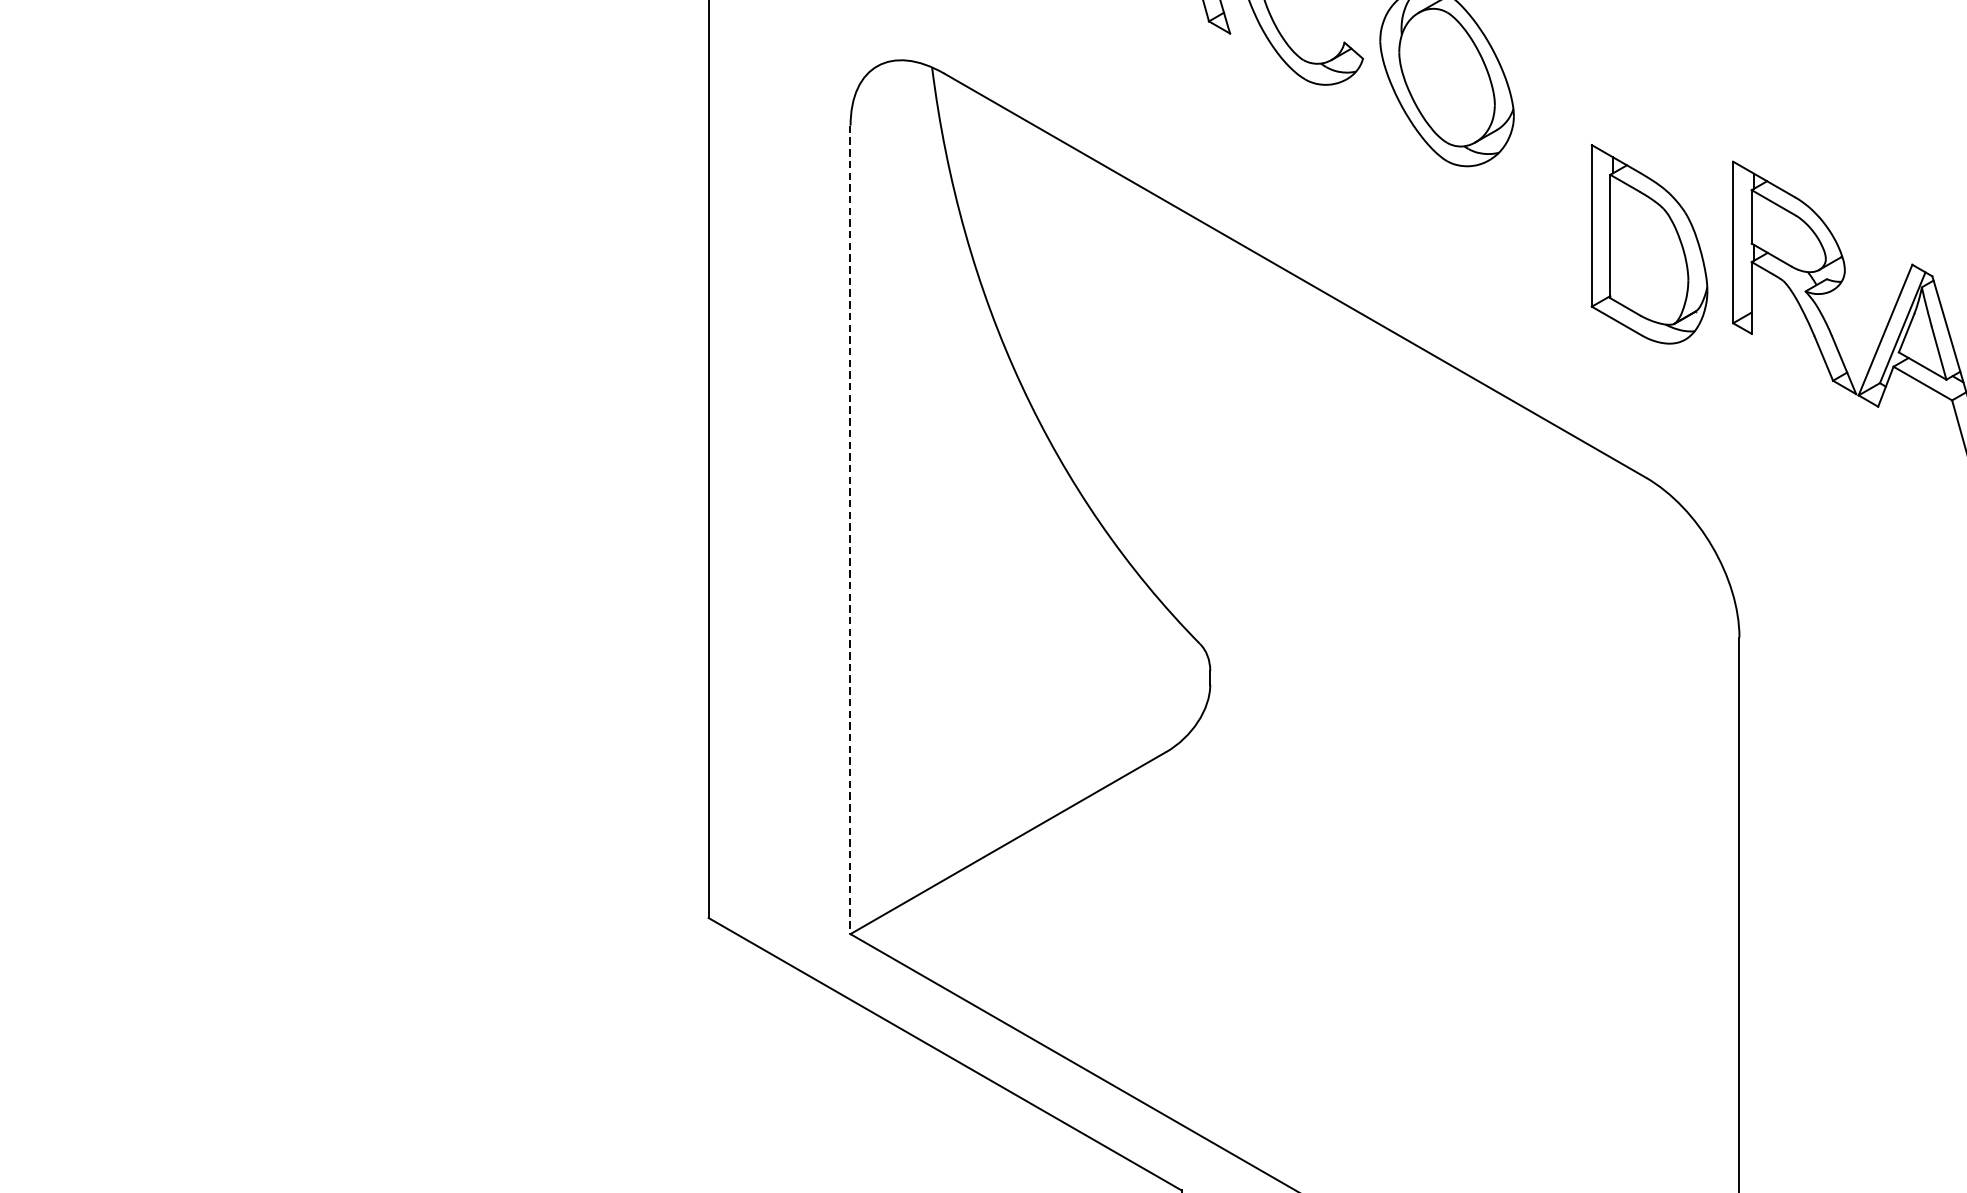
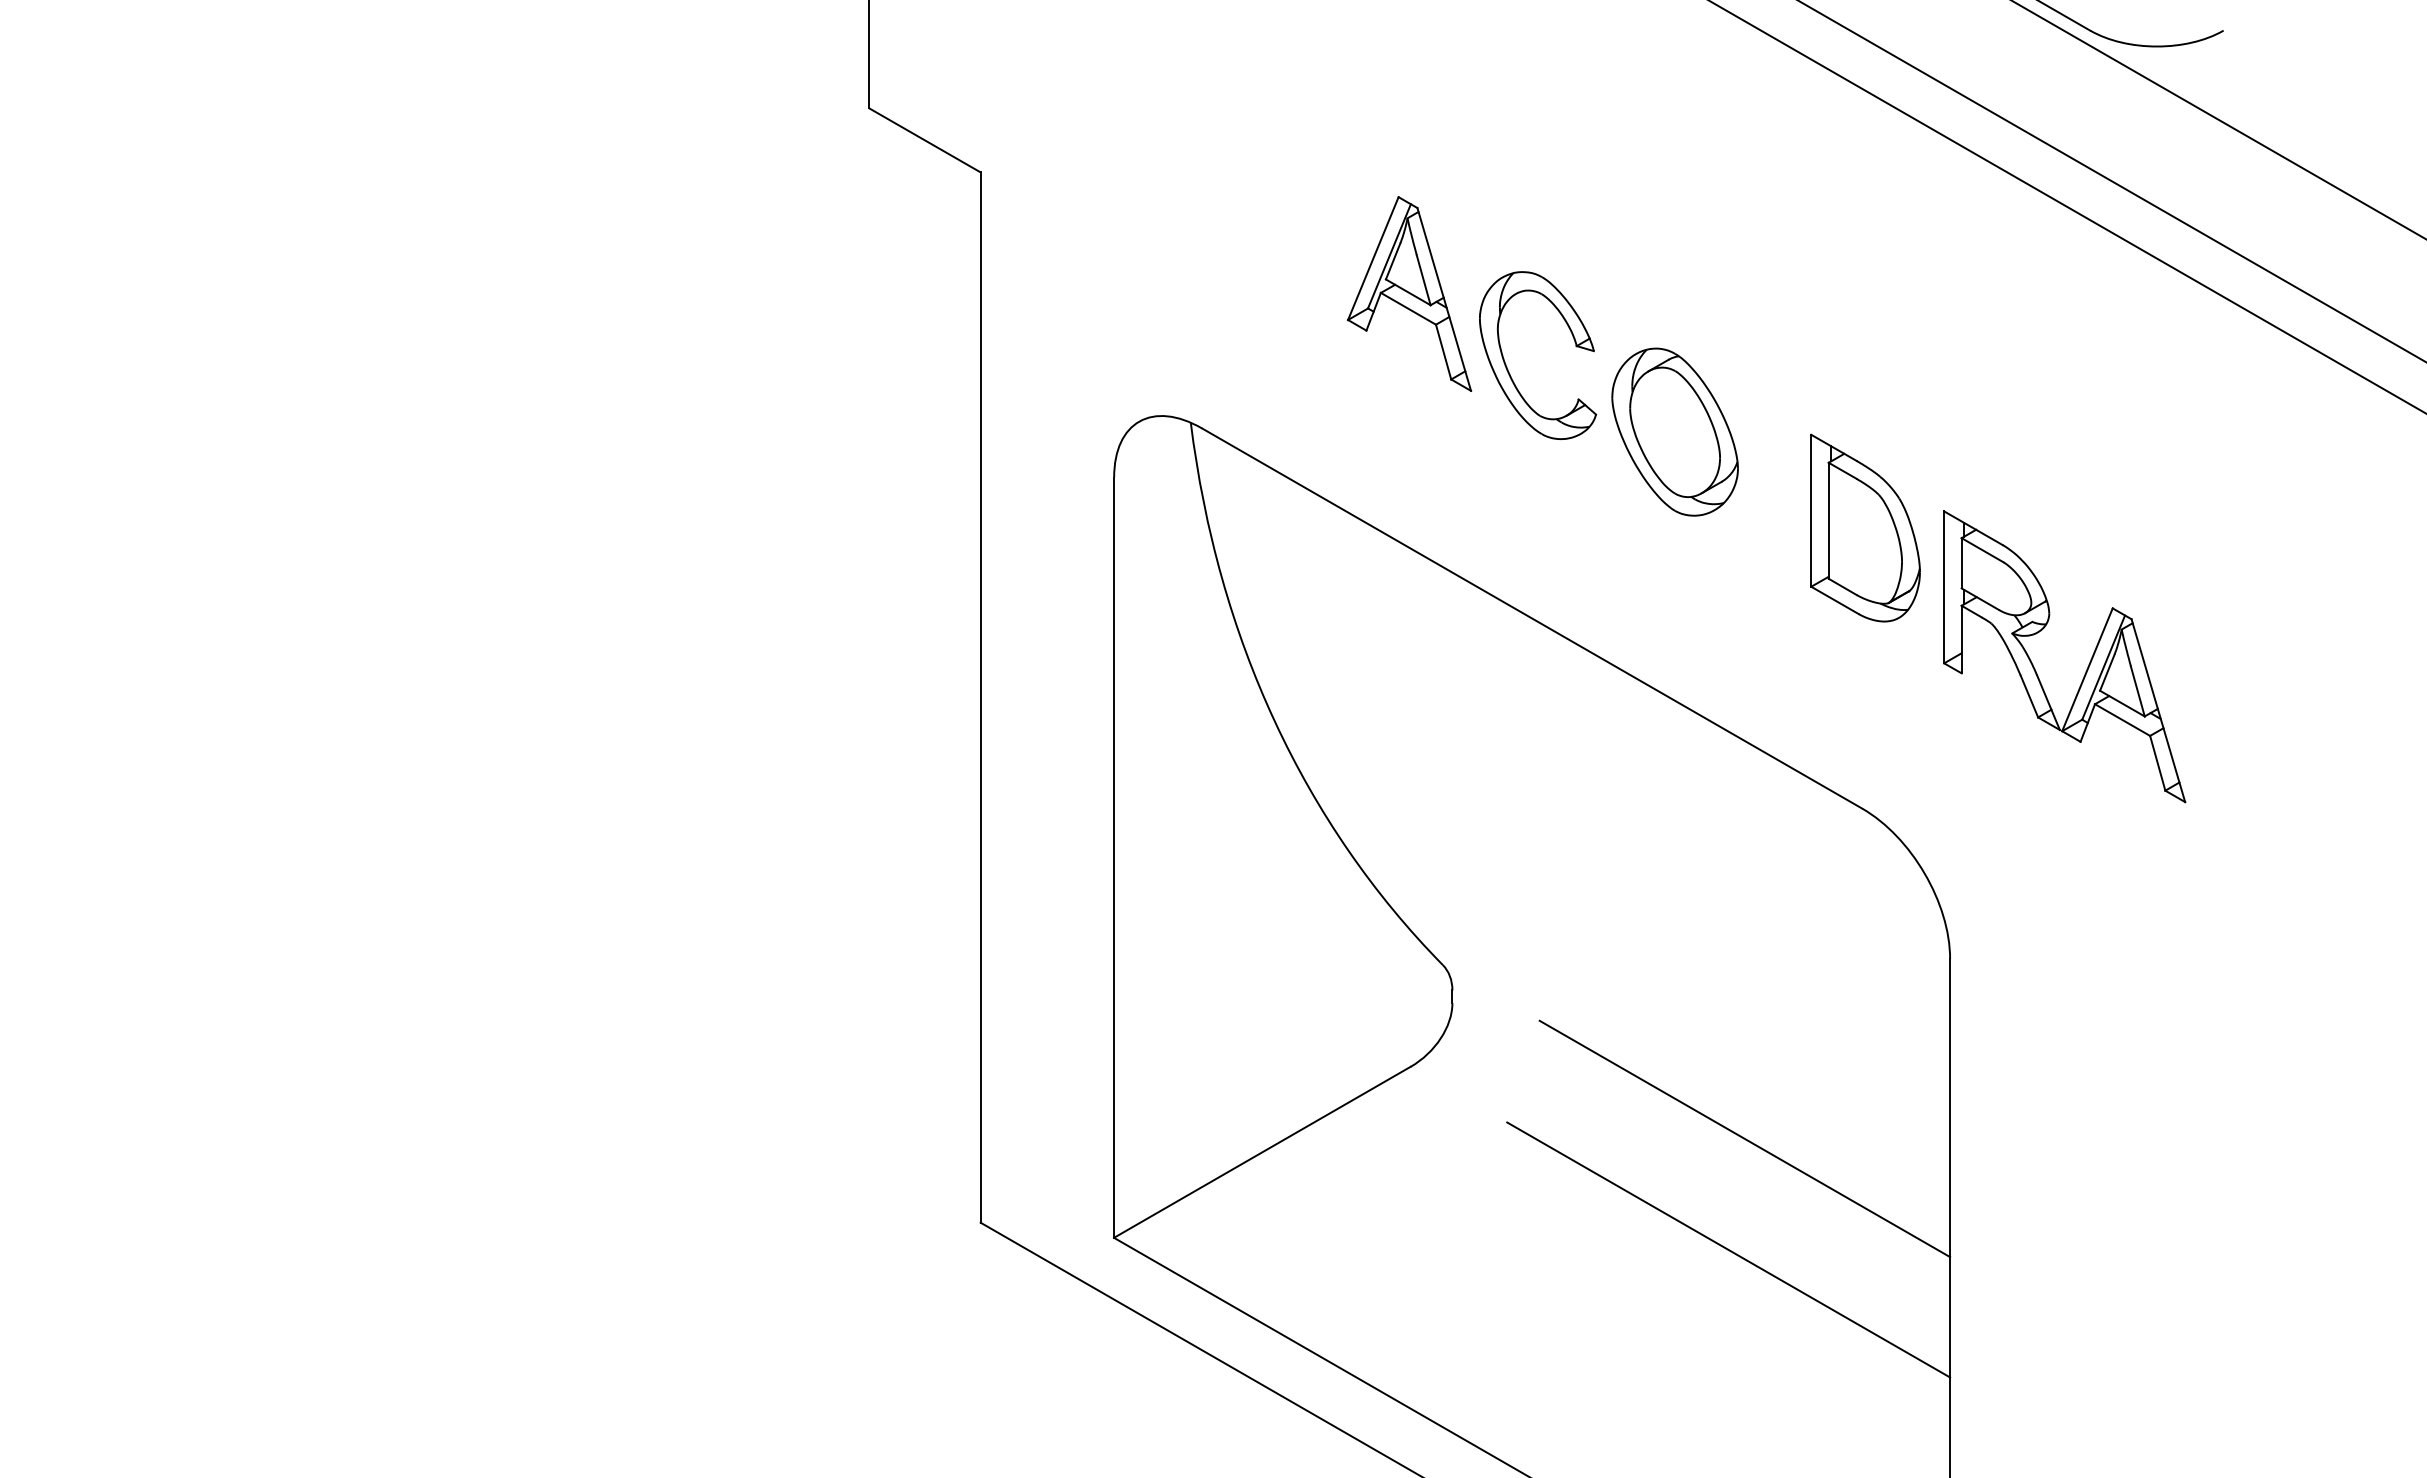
part: (1649, 243) -> (1865, 527), moved
line: (850, 530) -> (1114, 858), dashed -> solid
line: (1520, 828) -> (1744, 1138), added
line: (1503, 946) -> (1728, 1249), added

